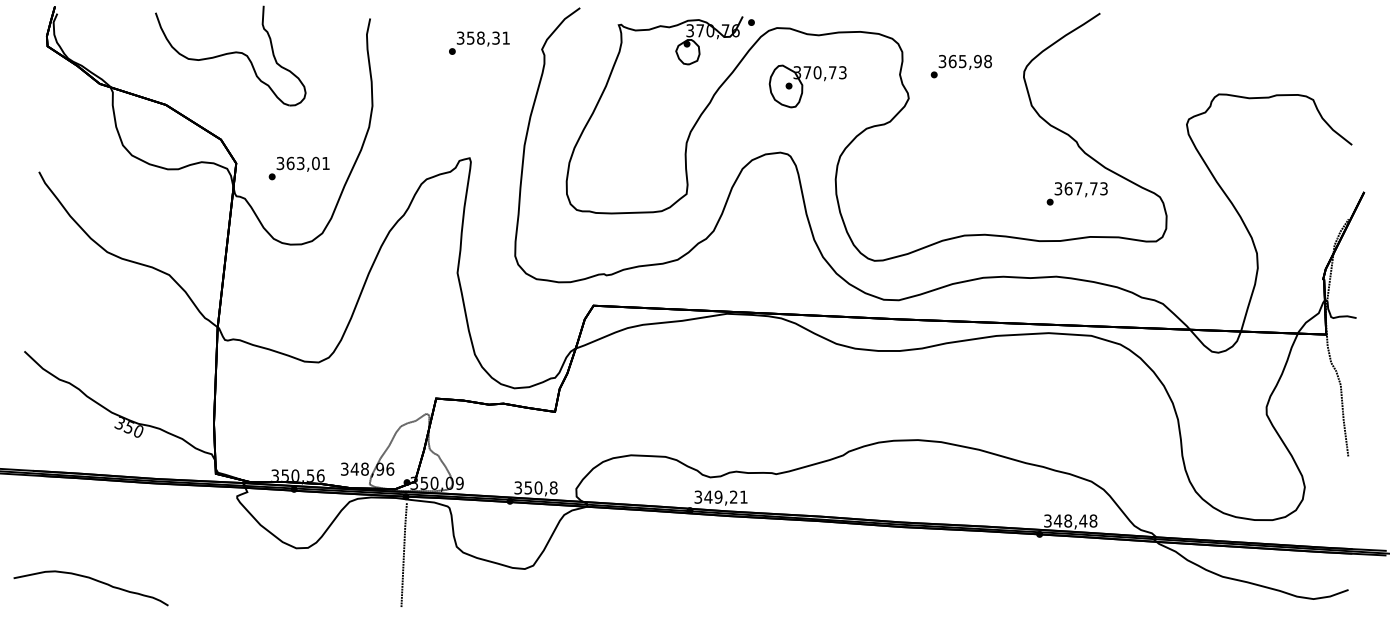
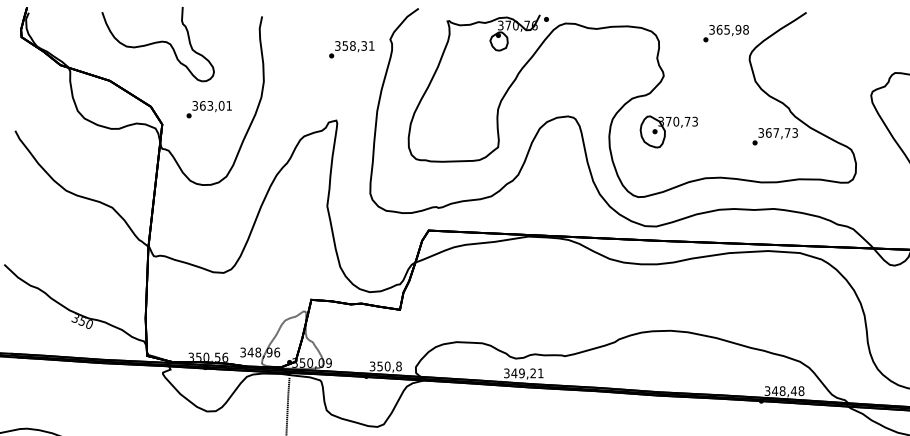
text: (479, 42) -> (351, 49), moved
text: (960, 66) -> (725, 33), moved
part: (807, 86) -> (668, 131), moved
text: (298, 168) -> (208, 109), moved
text: (1076, 193) -> (774, 136), moved

